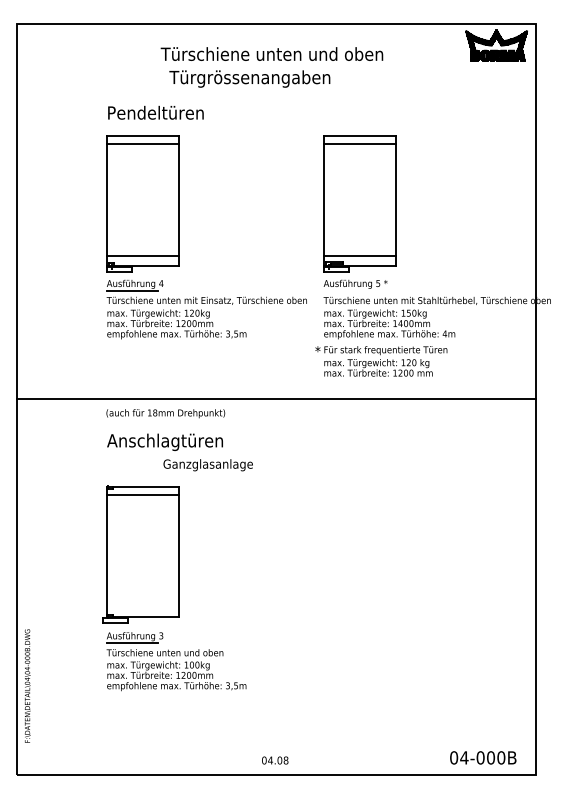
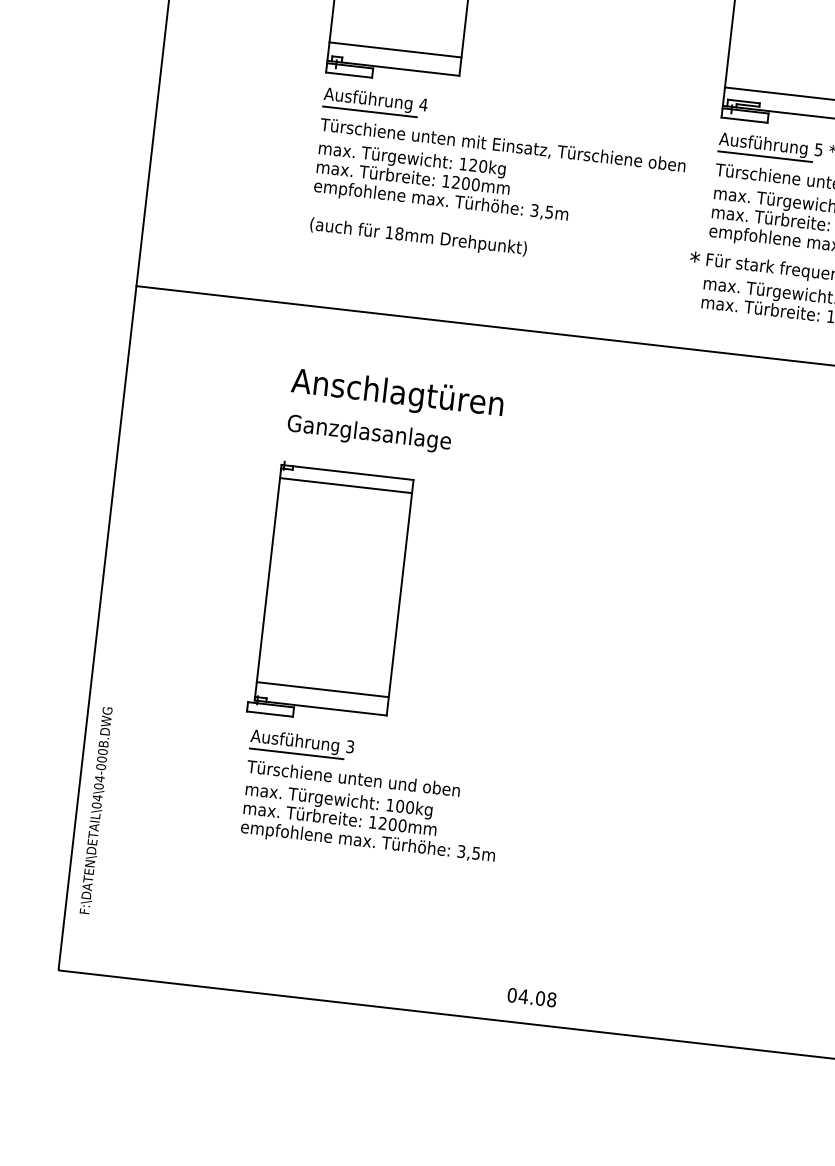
line: (349, 290) -> (764, 156), added
text: (165, 413) -> (418, 237), moved
text: (207, 465) -> (367, 434), moved
line: (142, 606) -> (322, 689), added

